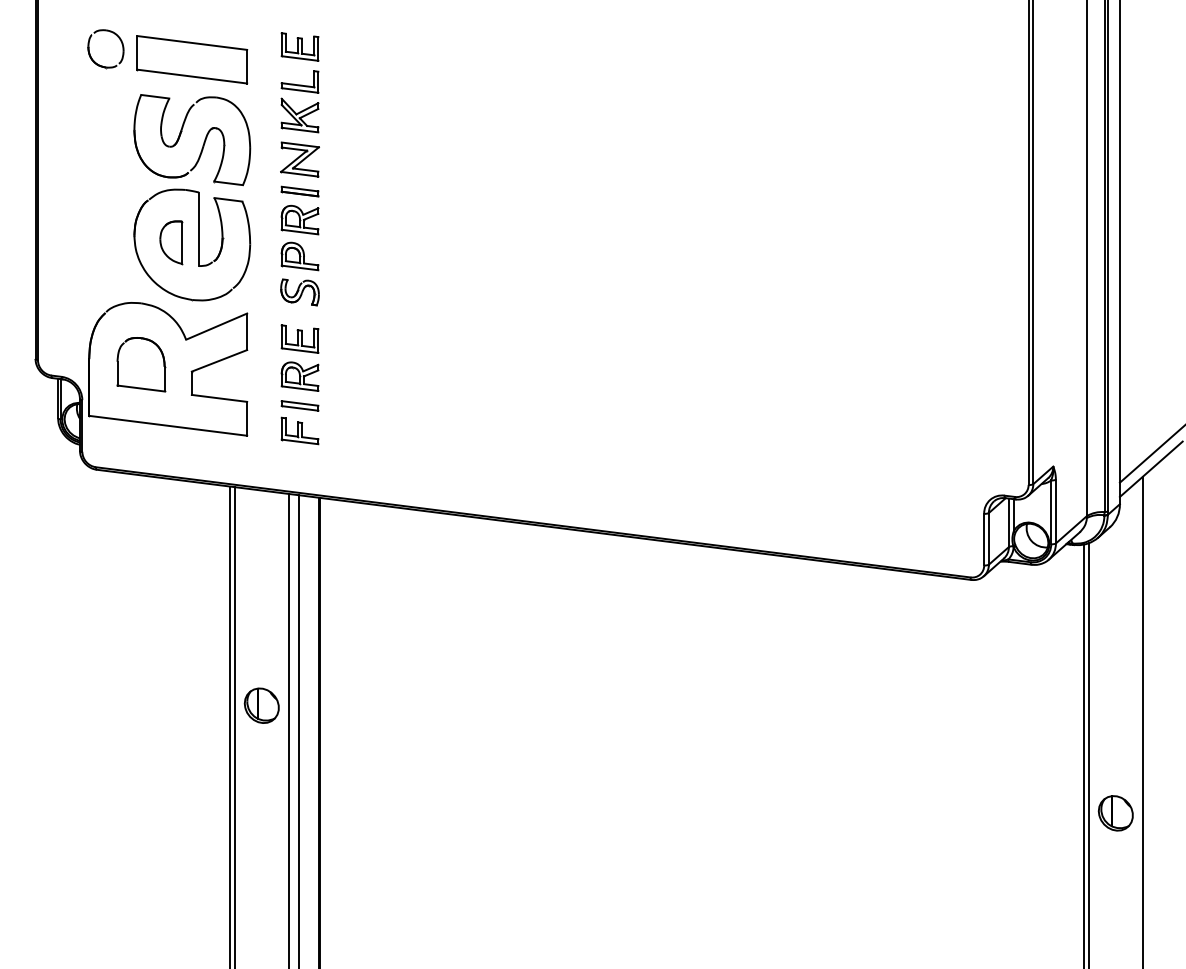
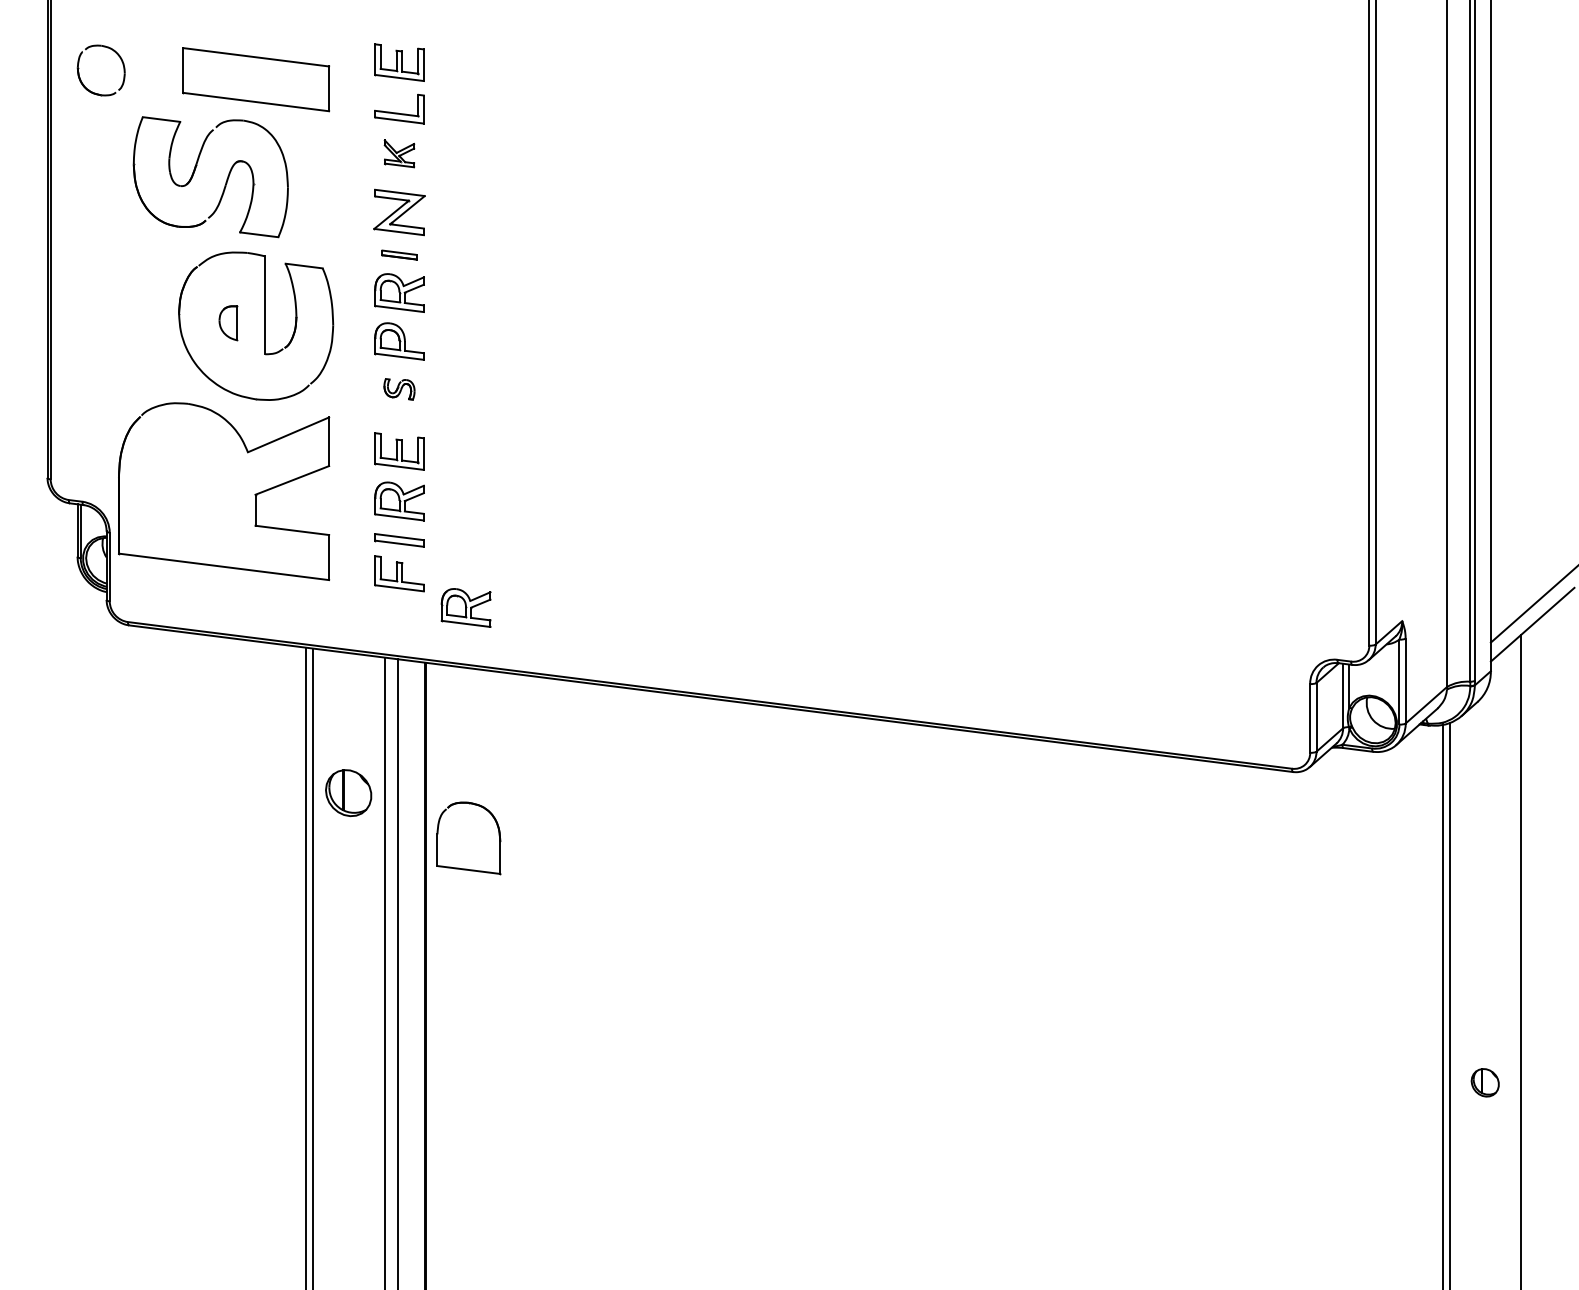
part: (90, 53) -> (80, 76), moved
part: (299, 115) -> (398, 153), size x0.6
part: (203, 142) -> (225, 180), moved
part: (299, 191) -> (398, 254), size x0.7
part: (171, 242) -> (228, 322), size x0.6
part: (299, 292) -> (398, 389), size x0.6
part: (141, 364) -> (469, 838), moved
part: (349, 456) -> (465, 607), added
part: (261, 705) -> (348, 792), moved
part: (1115, 813) -> (1484, 1082), size x0.6

